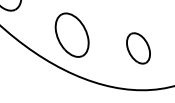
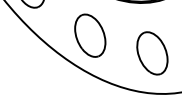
part: (138, 48) -> (152, 53), size x1.43

